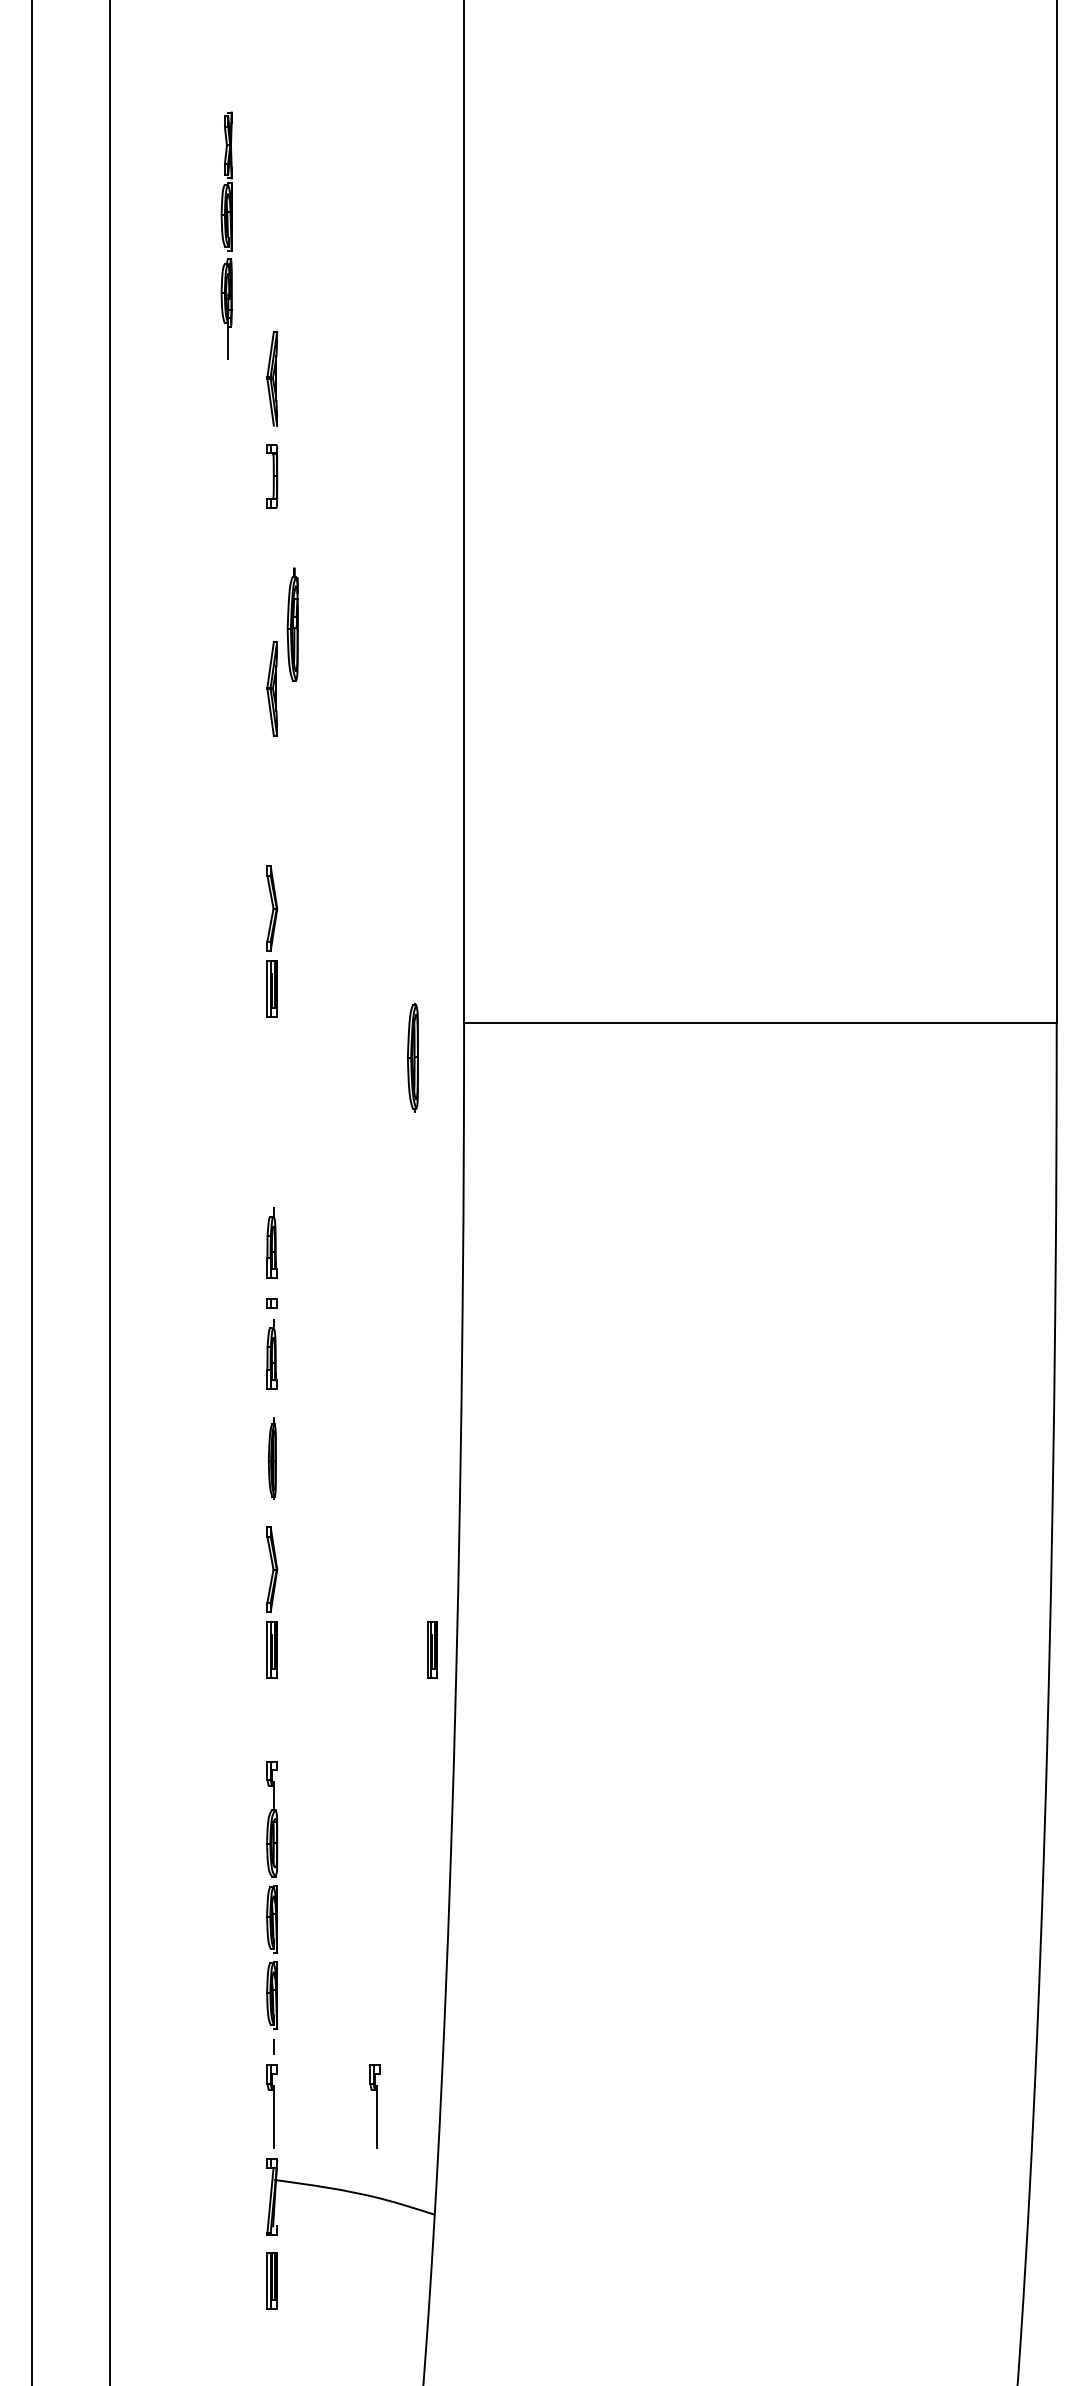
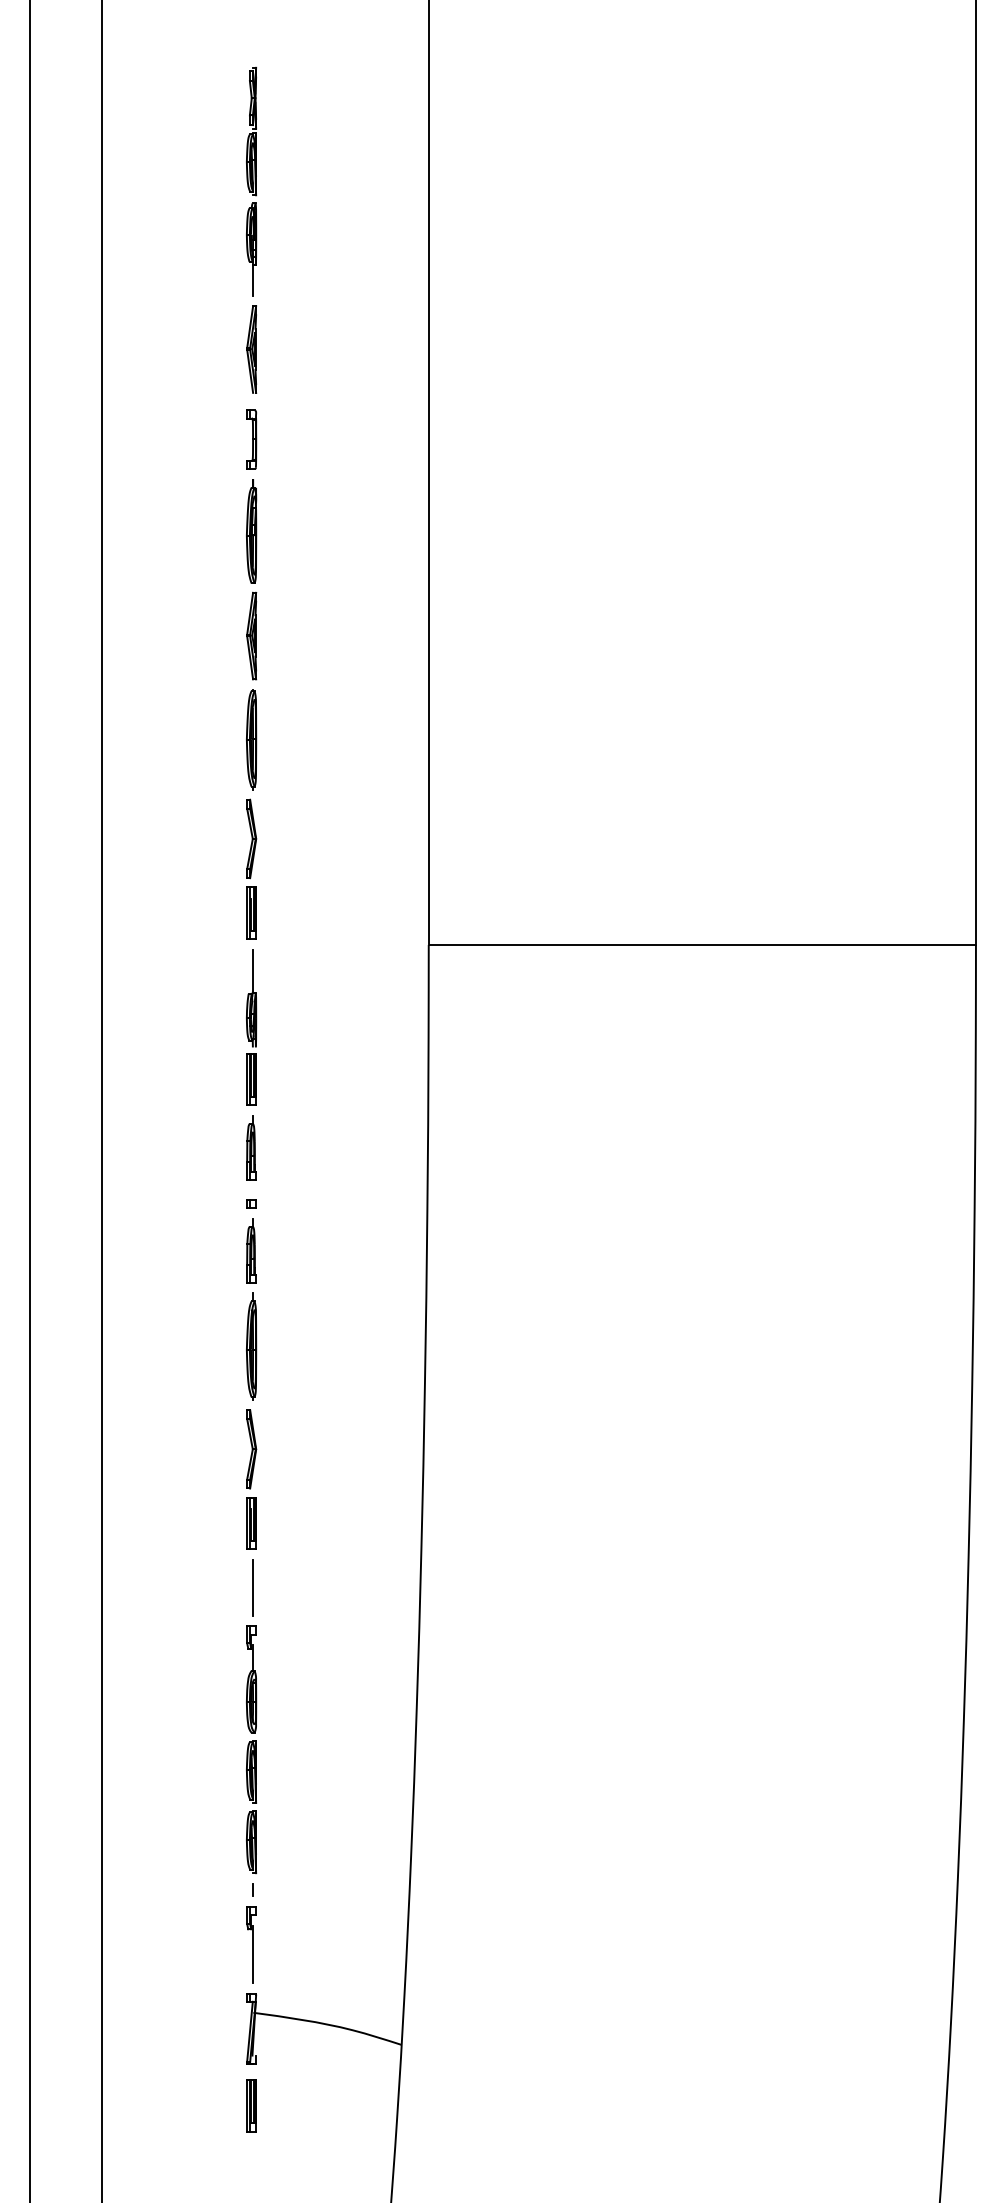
part: (226, 235) -> (251, 181), moved
part: (292, 624) -> (251, 531), moved
part: (412, 1057) -> (251, 739), moved
part: (272, 1112) -> (251, 1027), added
part: (272, 1458) -> (251, 1346), size x1.43
part: (432, 1650) -> (399, 1523), removed
line: (274, 1719) -> (253, 1587), added
part: (375, 2105) -> (346, 1944), removed

